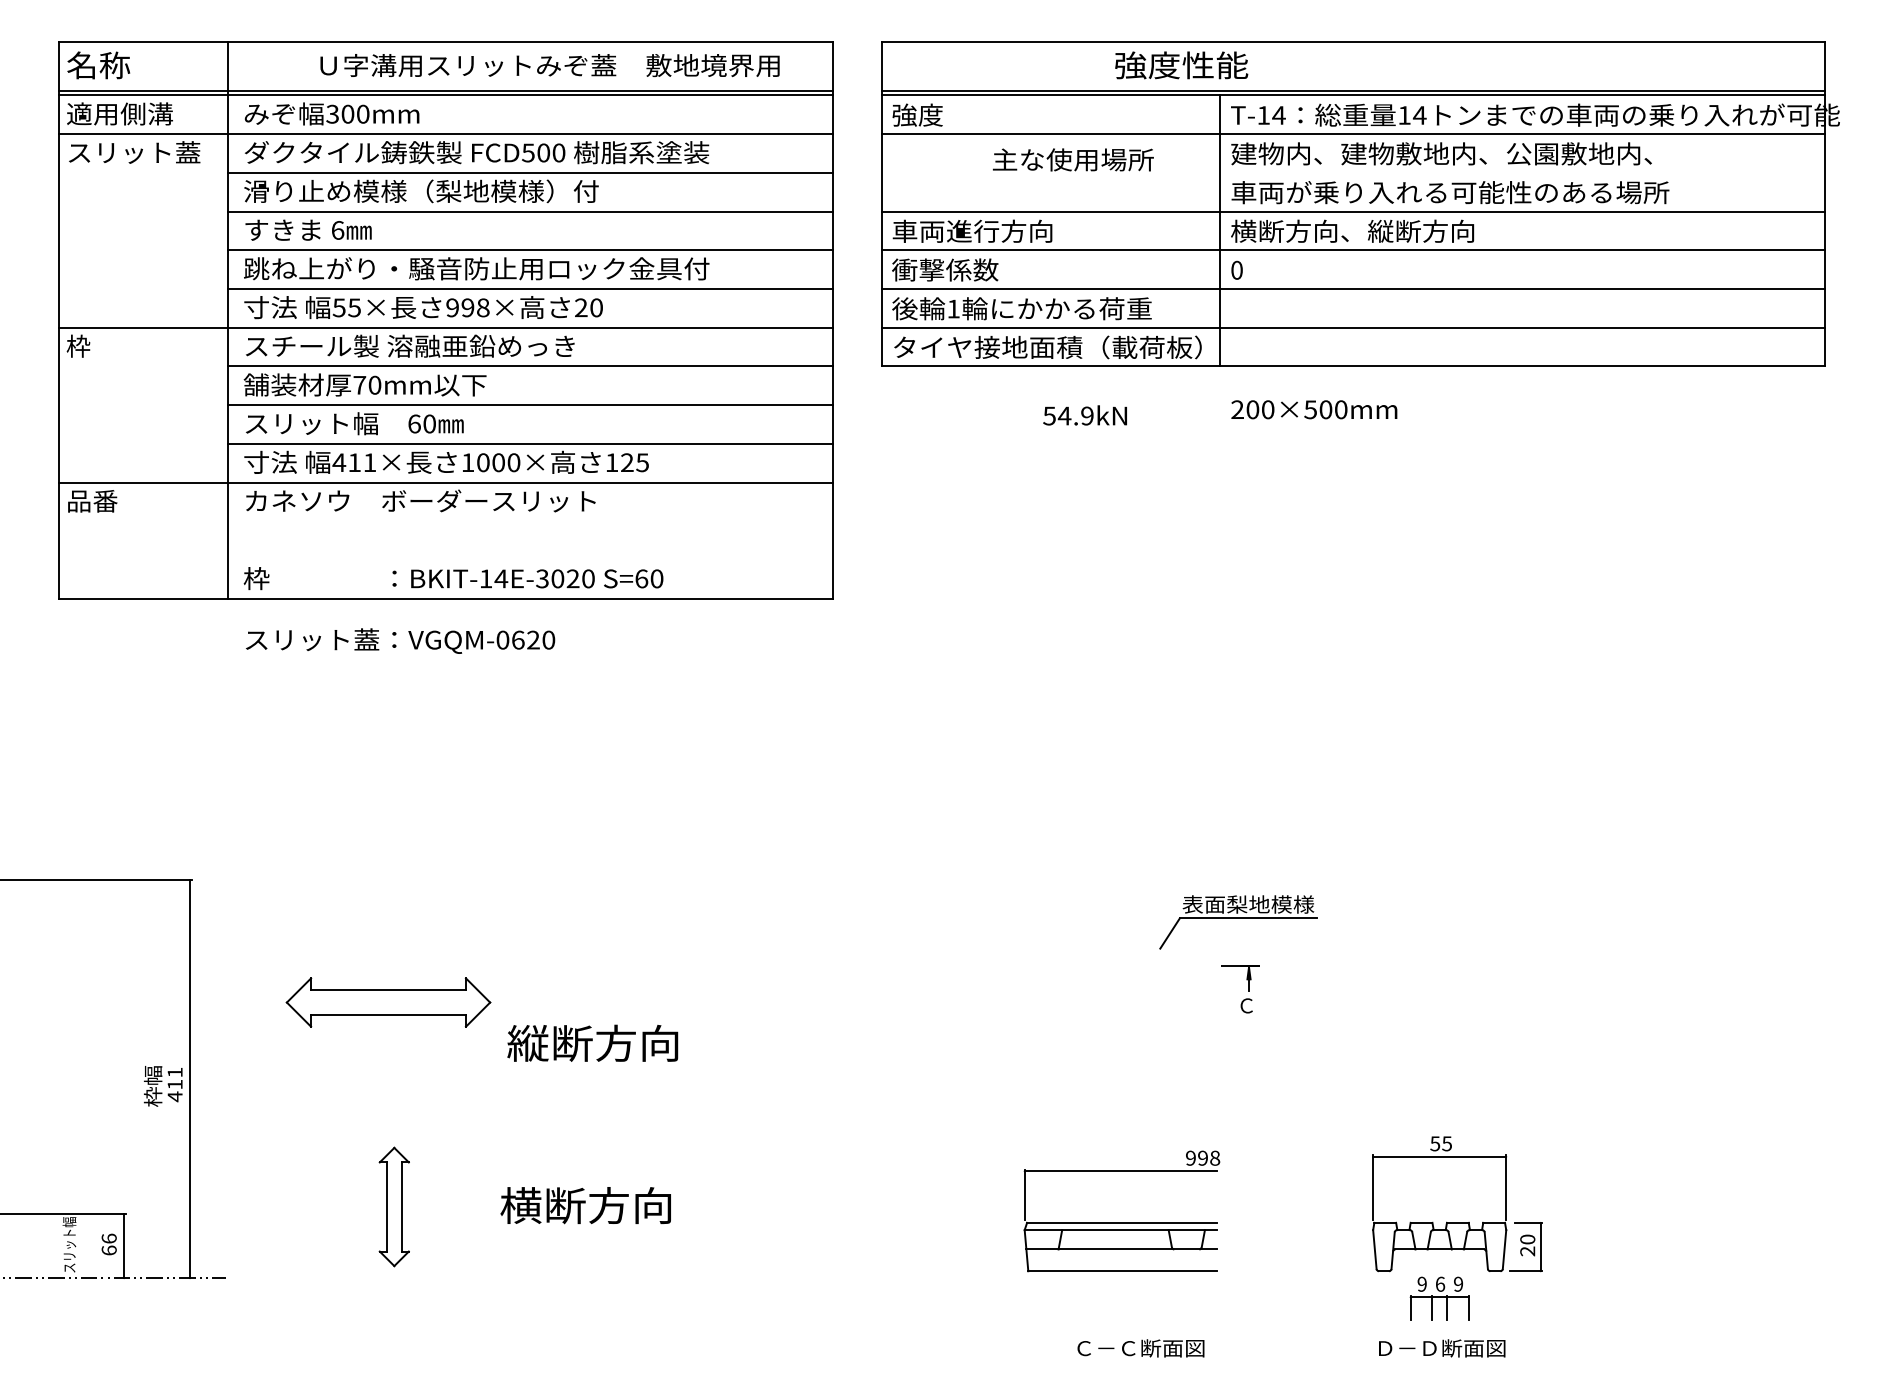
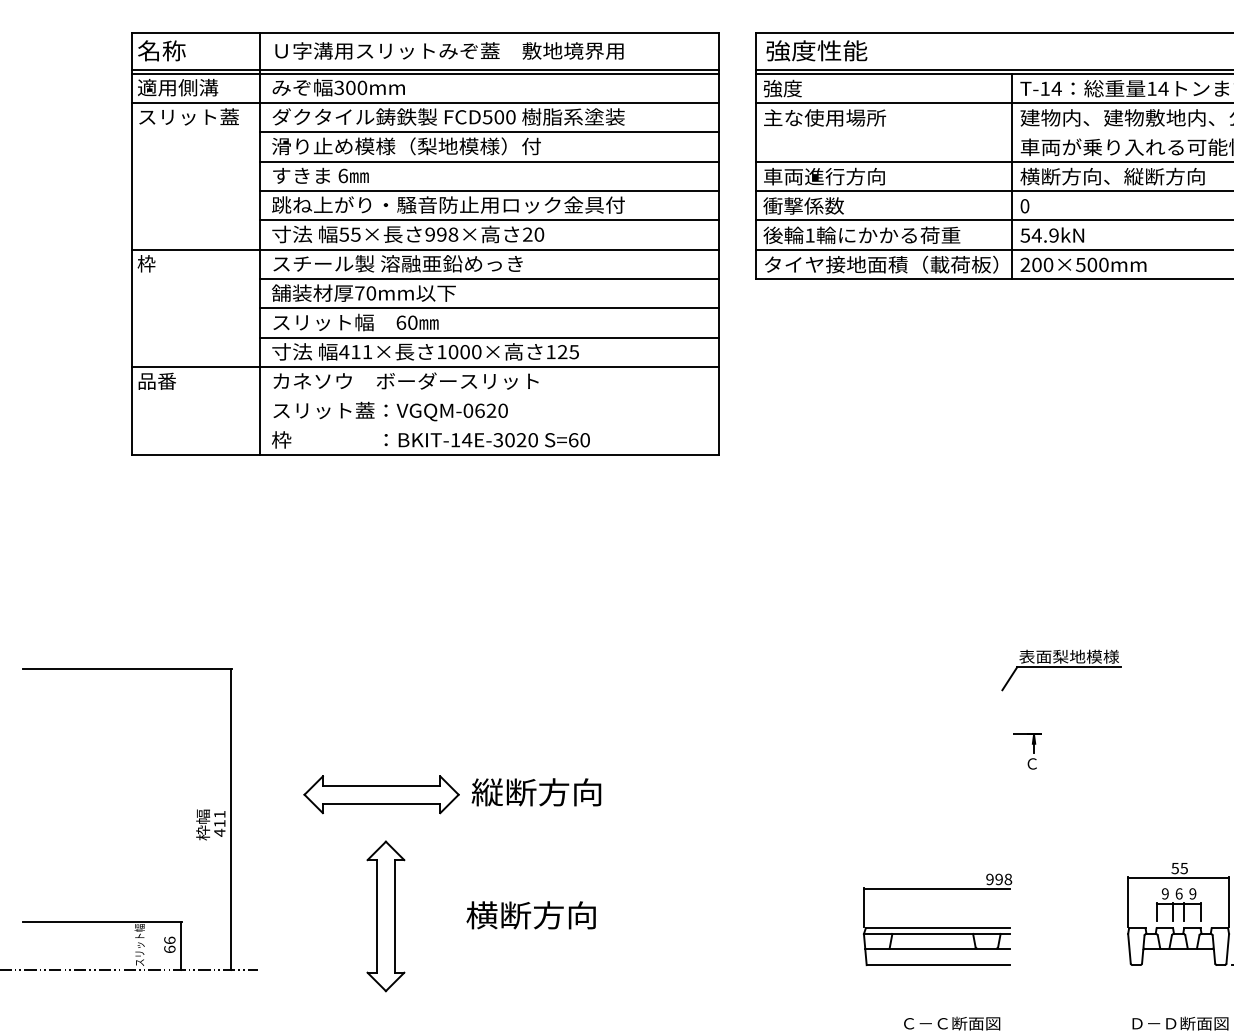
text: (549, 65) -> (449, 50), moved
text: (1181, 65) -> (816, 50), moved
text: (1073, 159) -> (825, 117), moved
text: (1314, 409) -> (1083, 264), moved
text: (1084, 415) -> (1051, 235), moved
text: (400, 640) -> (390, 411), moved
part: (1238, 922) -> (1061, 670), moved
part: (388, 1002) -> (381, 794), moved
part: (394, 1206) -> (386, 916), size x1.67
part: (1439, 1298) -> (1178, 904), moved

